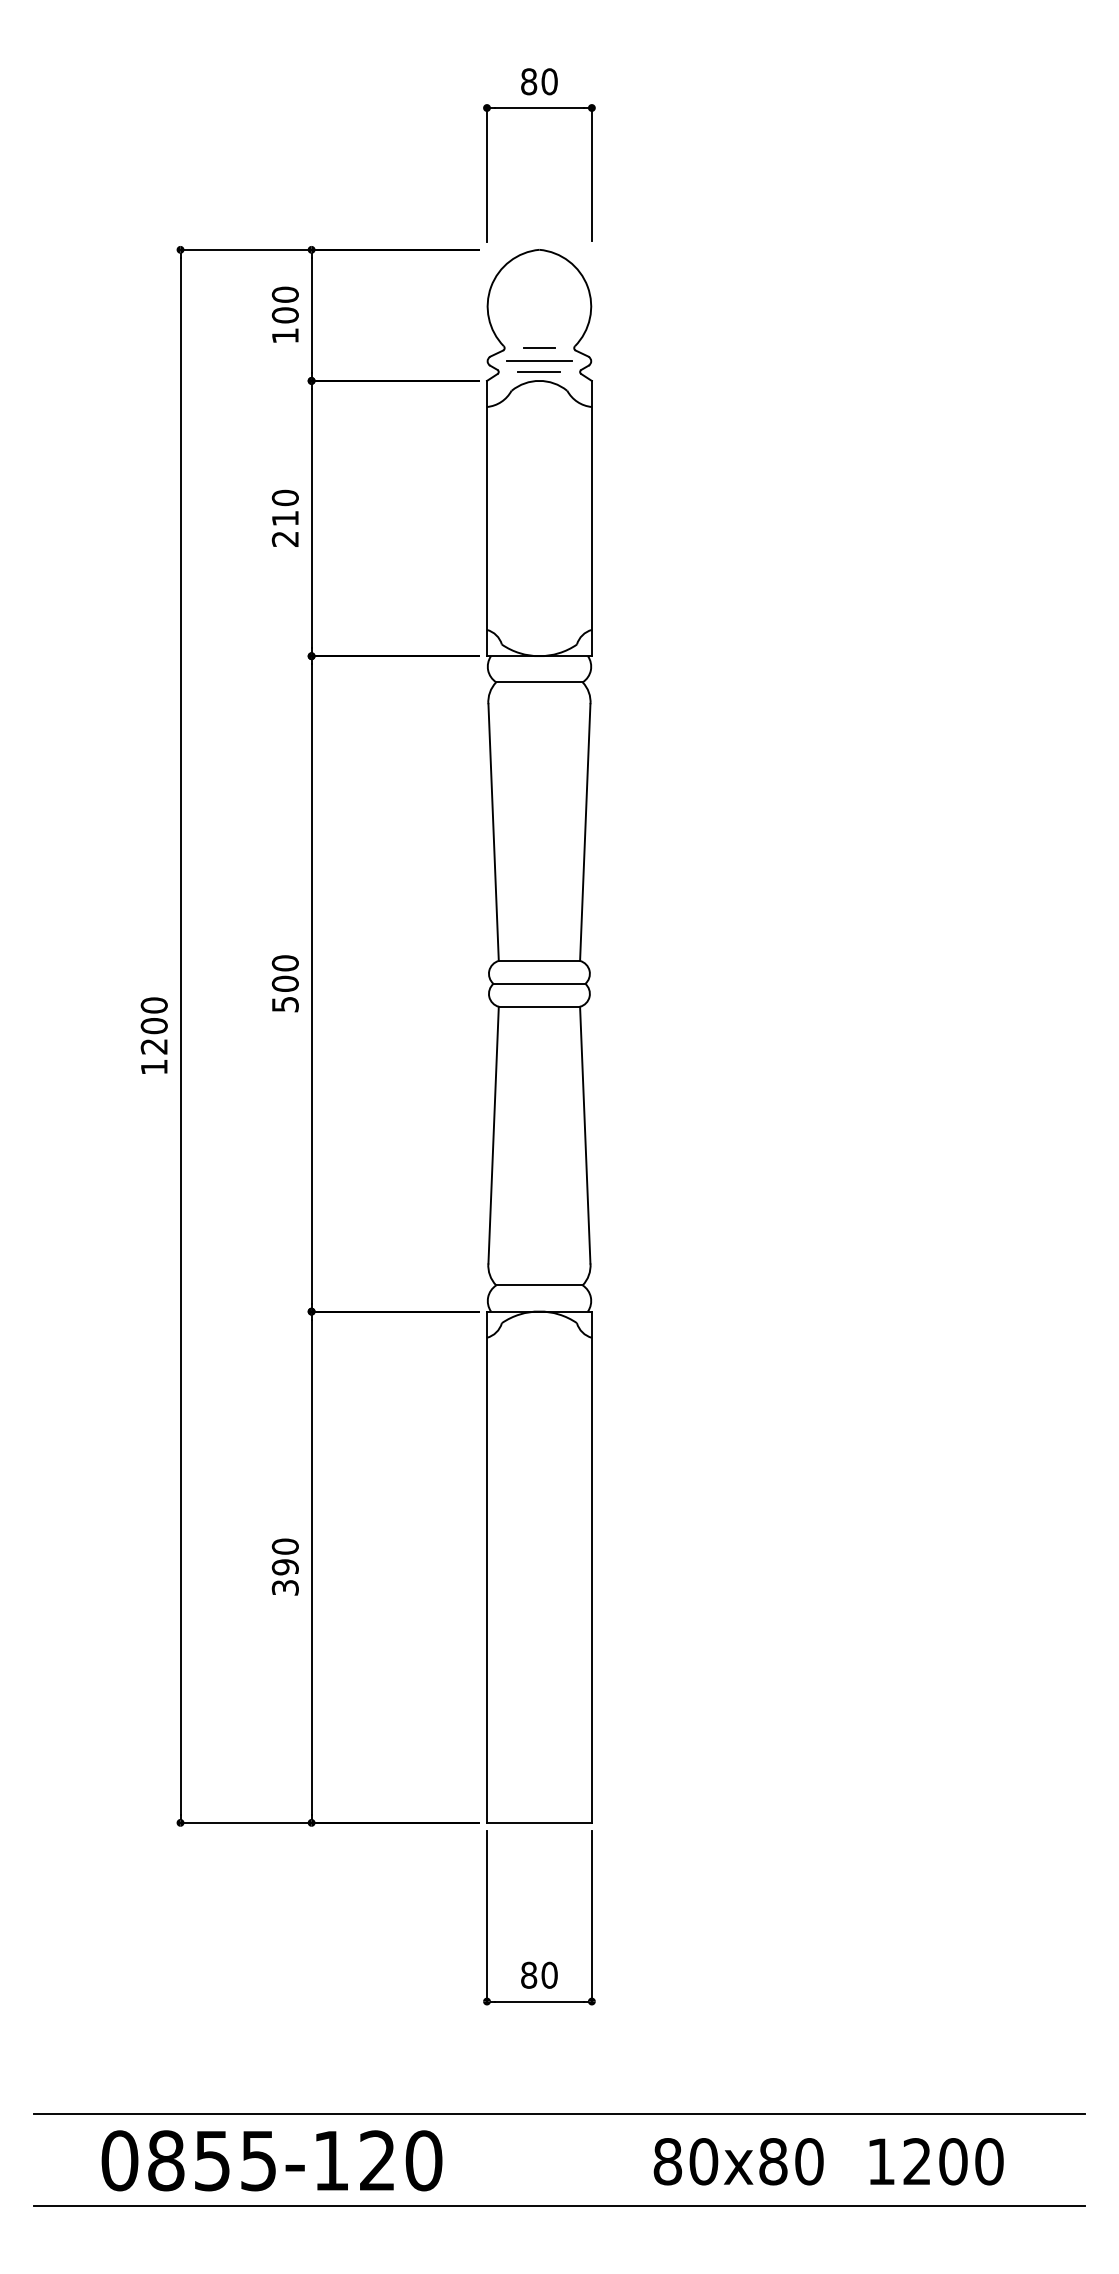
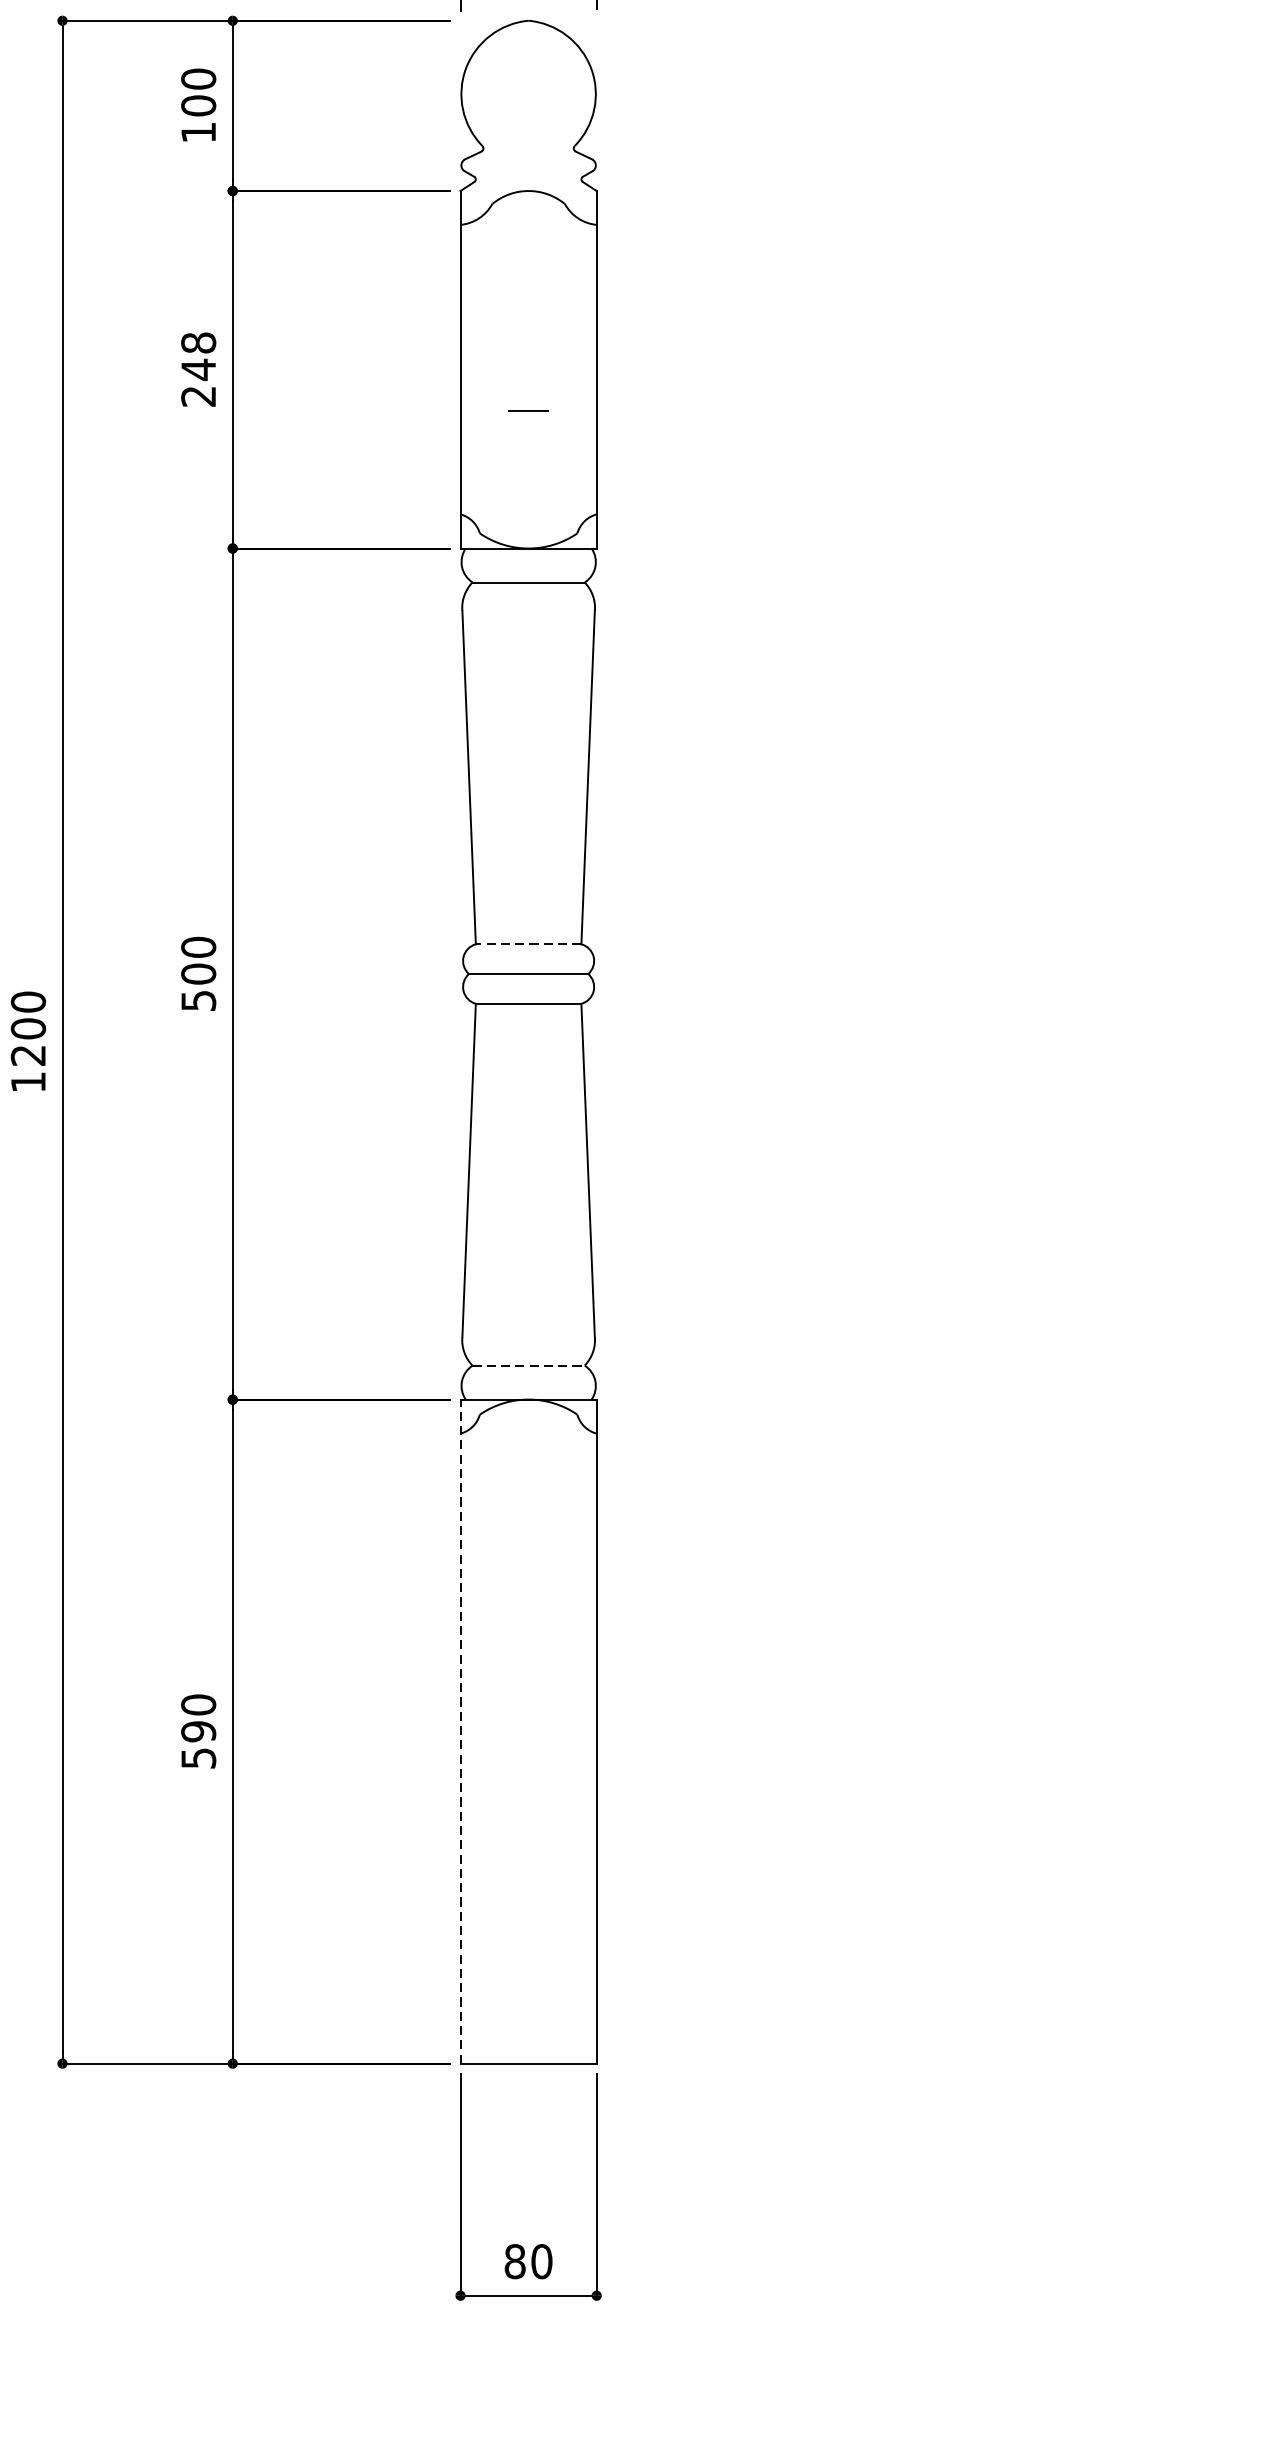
line: (539, 347) -> (528, 409), moved
line: (539, 361) -> (528, 165), removed
line: (539, 372) -> (528, 180), removed
text: (285, 508) -> (198, 356), 210 -> 248
line: (539, 960) -> (528, 943), solid -> dashed
line: (539, 1285) -> (528, 1365), solid -> dashed
line: (487, 1567) -> (461, 1732), solid -> dashed
text: (284, 1587) -> (197, 1757), 390 -> 590

